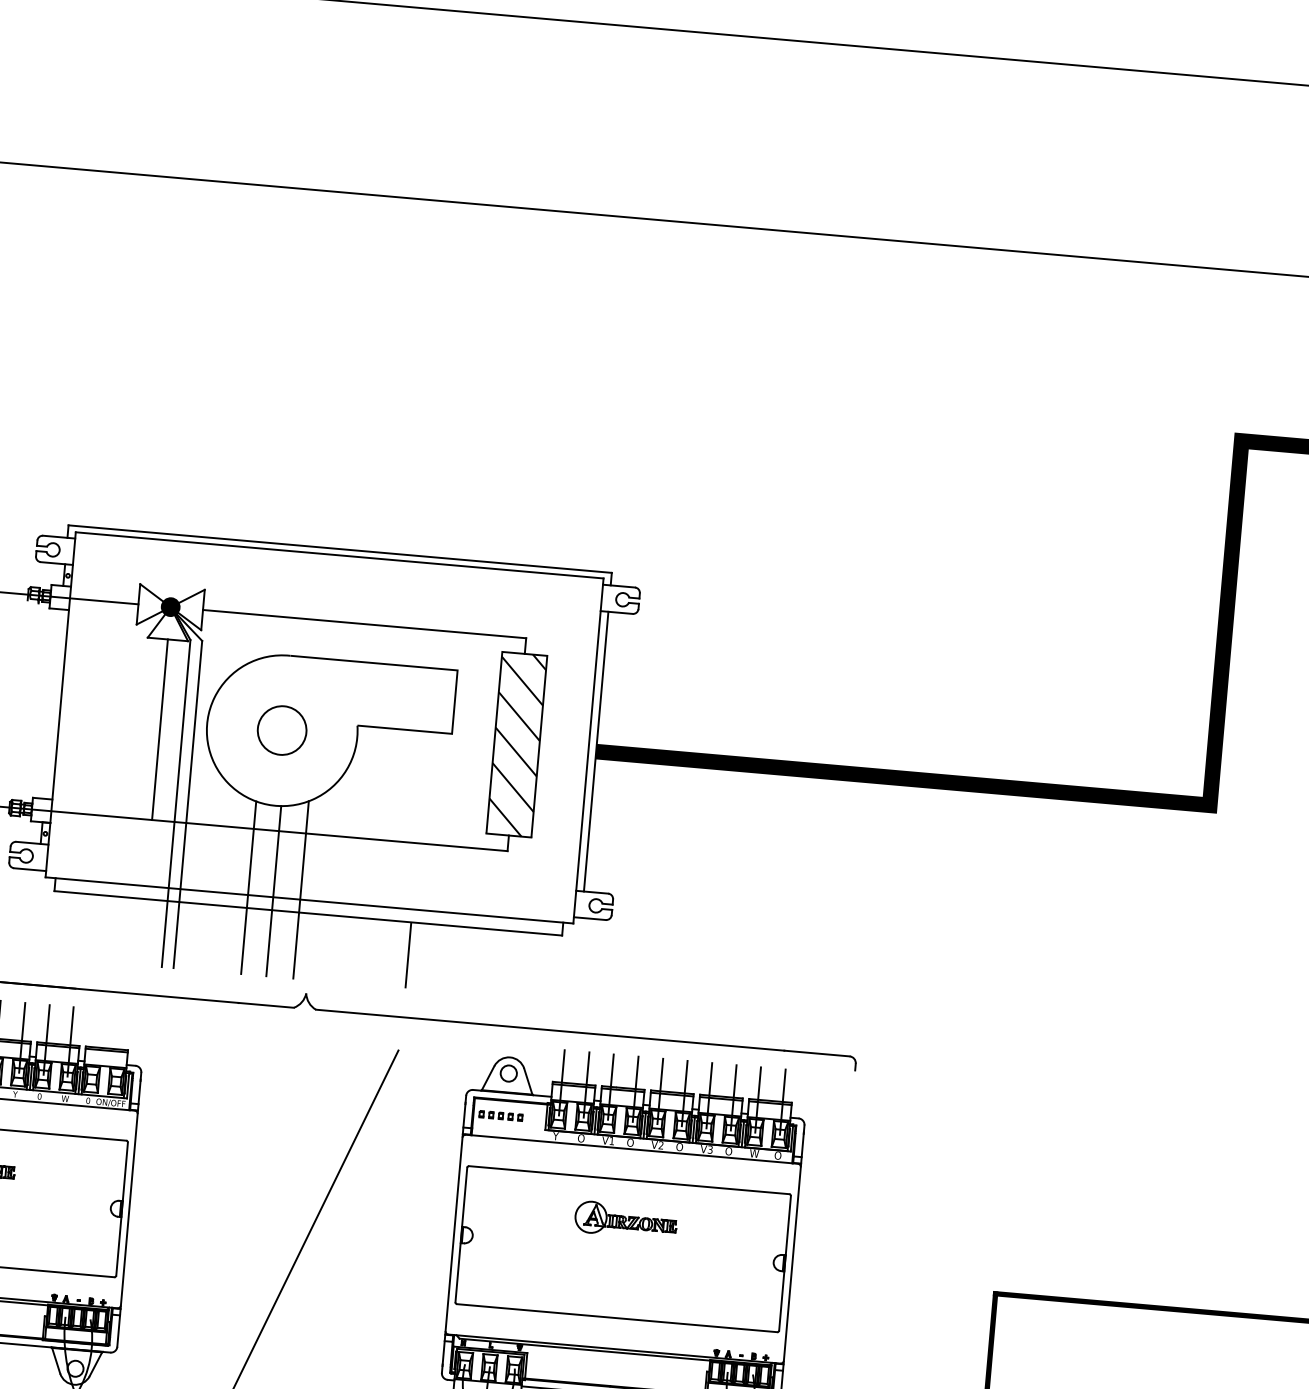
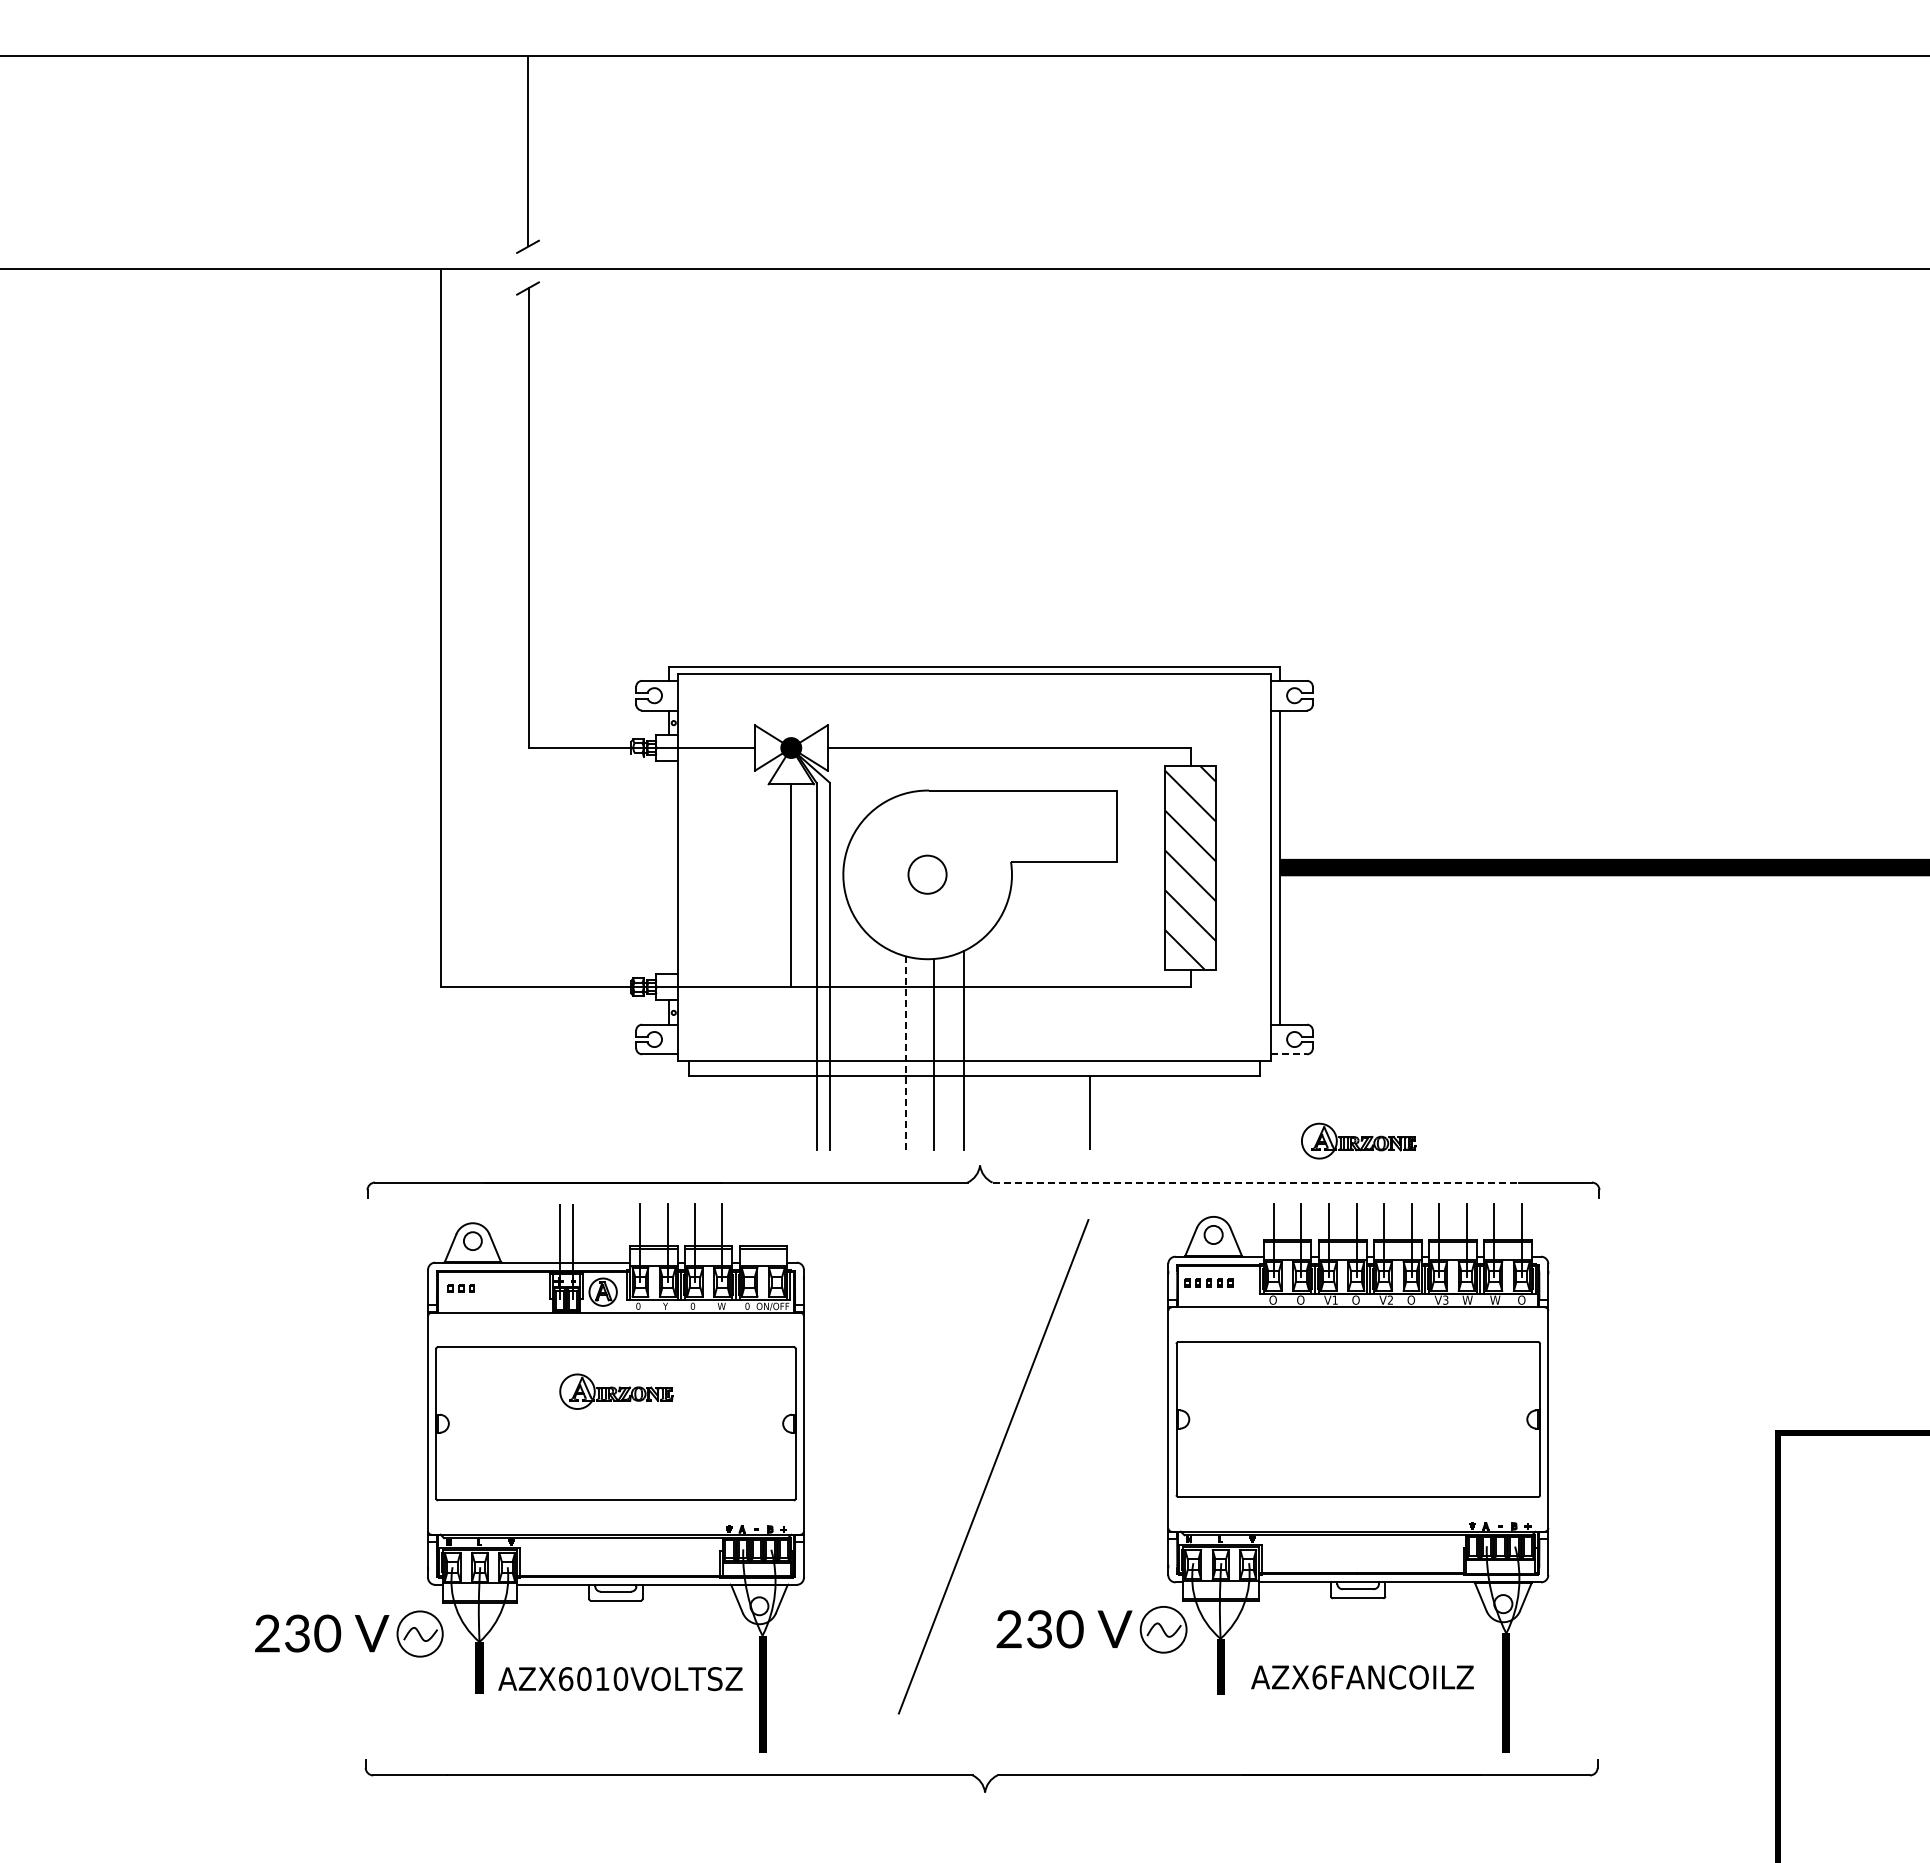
circle: (282, 730) -> (927, 874), size x0.7
line: (248, 888) -> (905, 1053), solid -> dashed
line: (589, 918) -> (1288, 1054), solid -> dashed
line: (551, 1030) -> (1256, 1182), solid -> dashed
text: (556, 1135) -> (1272, 1299), Y -> O
text: (729, 1150) -> (1467, 1299), O -> W
part: (625, 1219) -> (1358, 1140), moved

